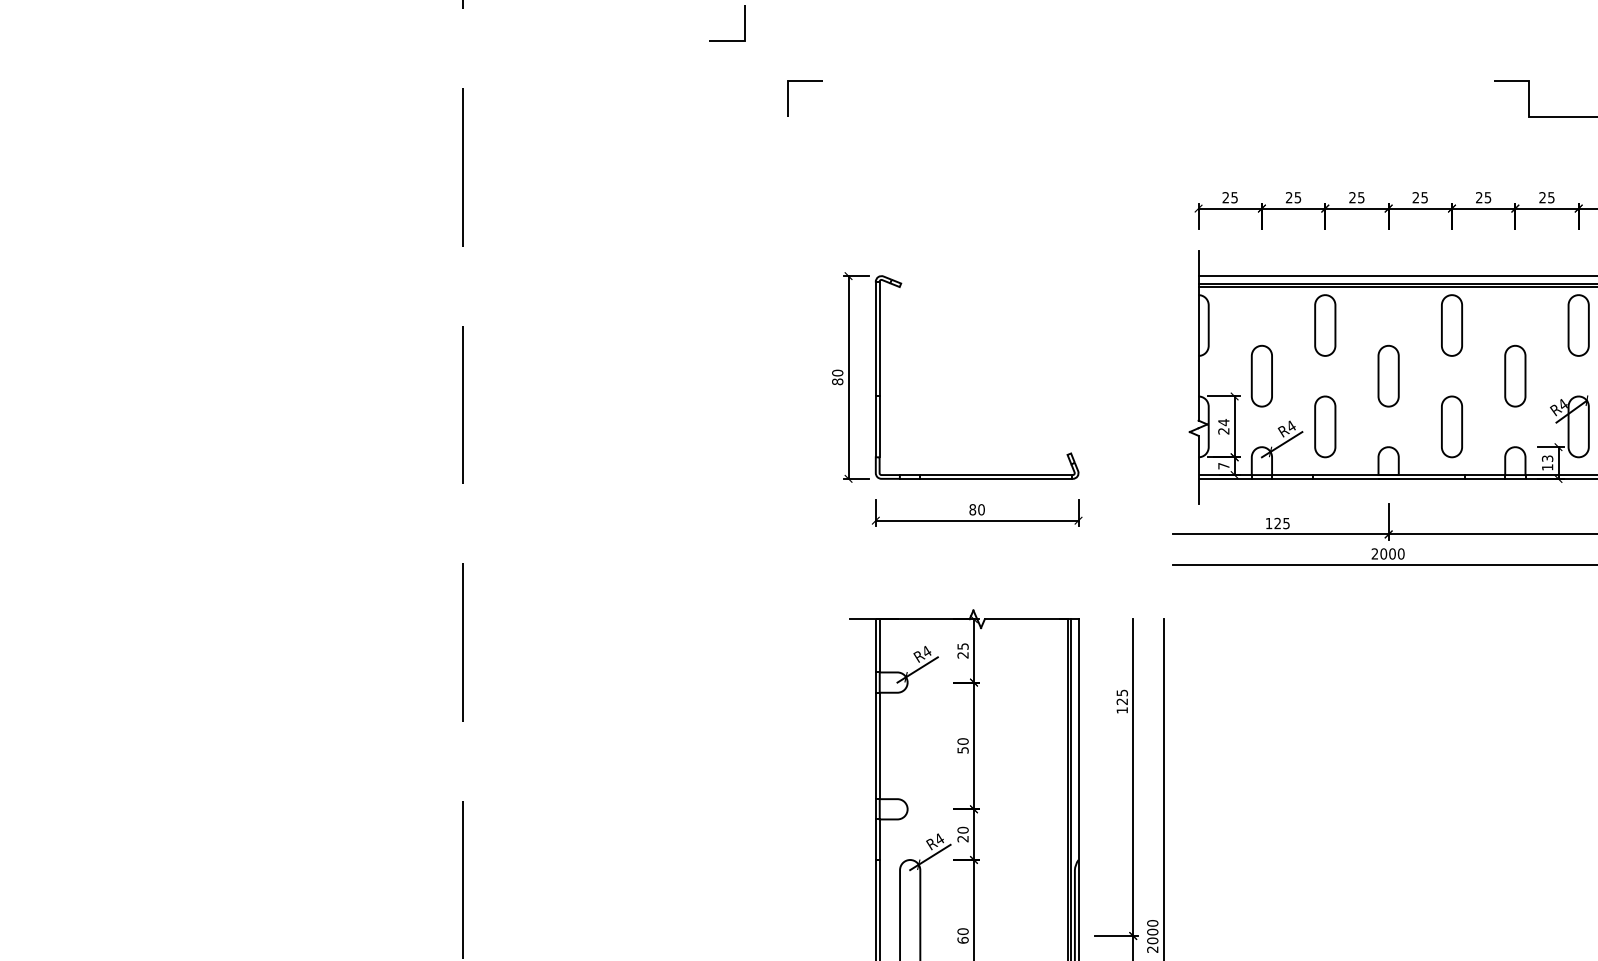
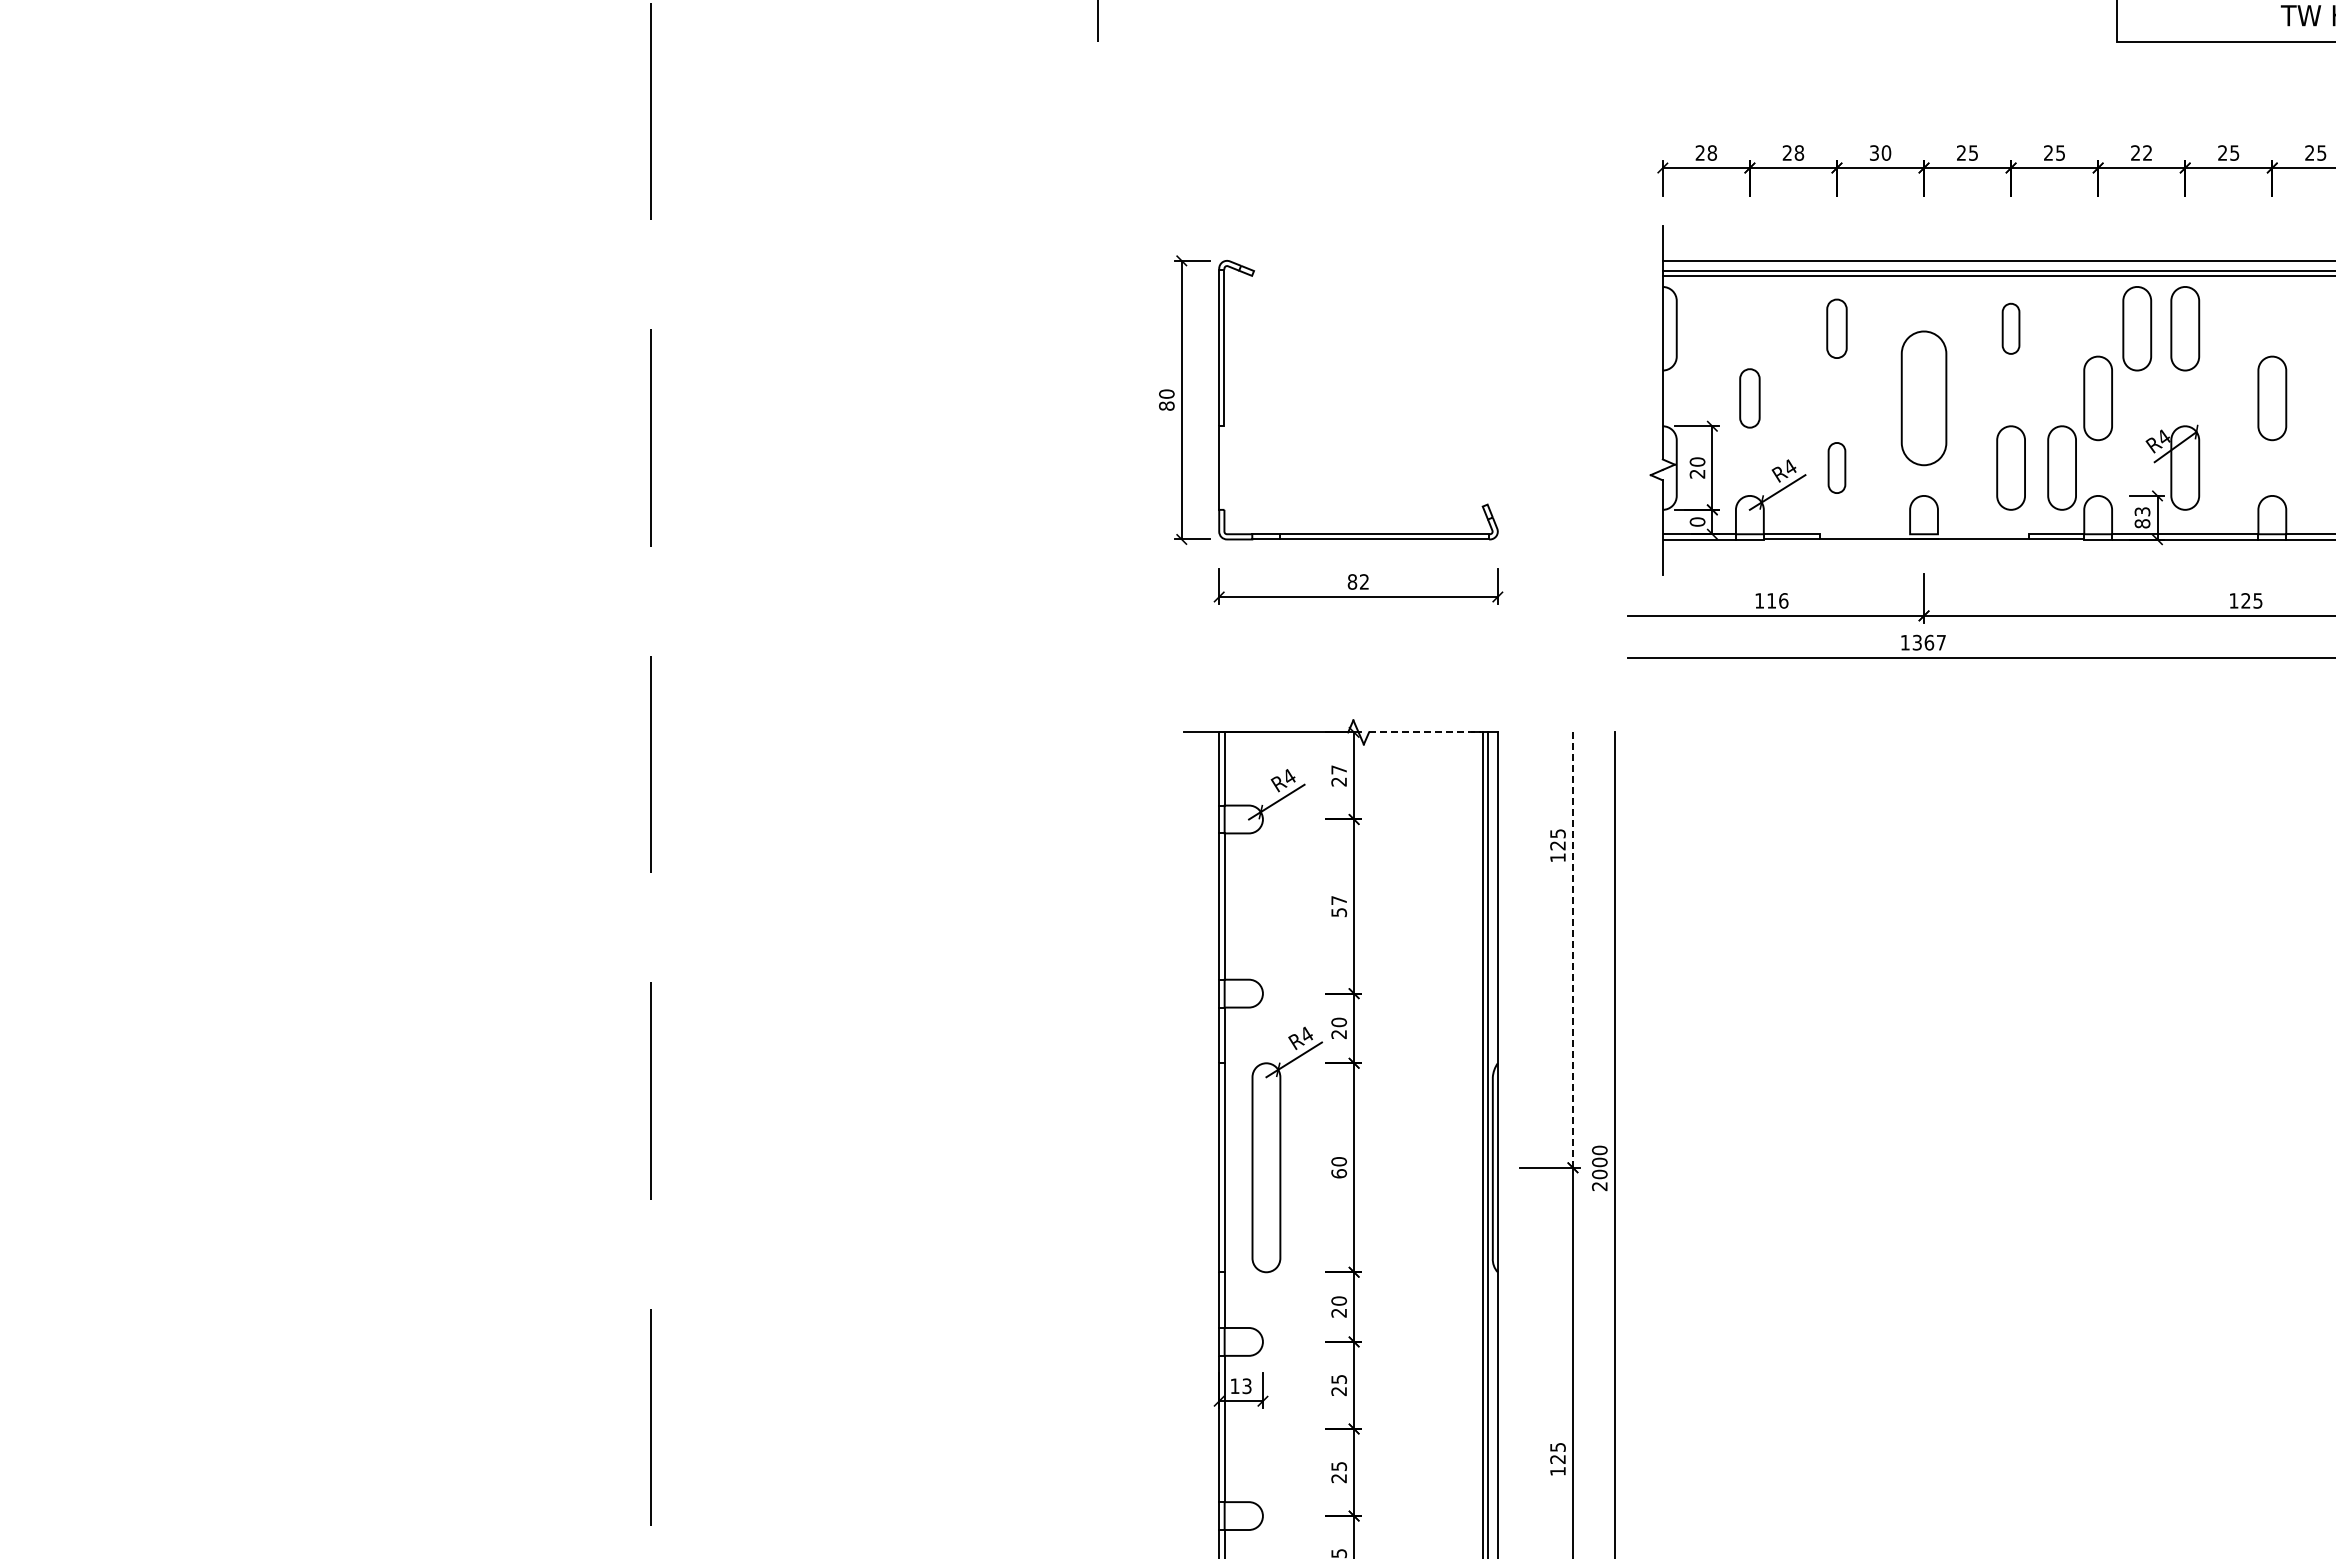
text: (1234, 197) -> (1711, 152), 25 -> 28
text: (1298, 197) -> (1799, 152), 25 -> 28
text: (1356, 197) -> (1880, 152), 25 -> 30
text: (1551, 197) -> (2147, 152), 25 -> 22
part: (1324, 325) -> (1836, 328), size x0.7
part: (1451, 325) -> (2010, 328), size x0.6
part: (1543, 325) -> (2137, 328), added
part: (1261, 376) -> (1749, 398), size x0.7
part: (1388, 376) -> (1923, 398), size x1.6
text: (1223, 422) -> (1697, 462), 24 -> 20
line: (879, 426) -> (1224, 467), removed
part: (1324, 426) -> (1836, 467), size x0.6
part: (1488, 426) -> (2061, 467), added
text: (1223, 465) -> (1697, 521), 7 -> 0
text: (1547, 467) -> (2142, 523), 13 -> 83
line: (1388, 475) -> (1923, 534), removed
text: (981, 509) -> (1364, 581), 80 -> 82
text: (1282, 523) -> (1777, 600), 125 -> 116
text: (1388, 553) -> (1923, 642), 2000 -> 1367
line: (1025, 619) -> (1424, 732), solid -> dashed
text: (963, 646) -> (1339, 769), 25 -> 27
text: (963, 741) -> (1339, 900), 50 -> 57
line: (1132, 777) -> (1572, 950), solid -> dashed

